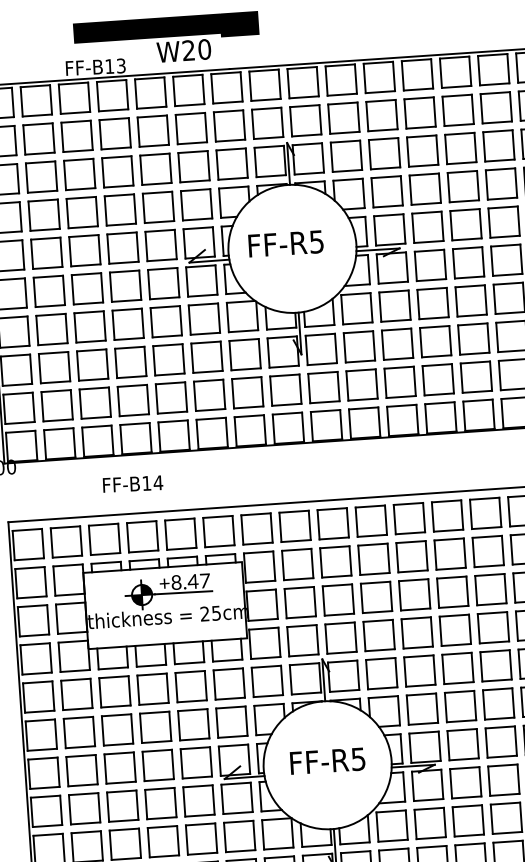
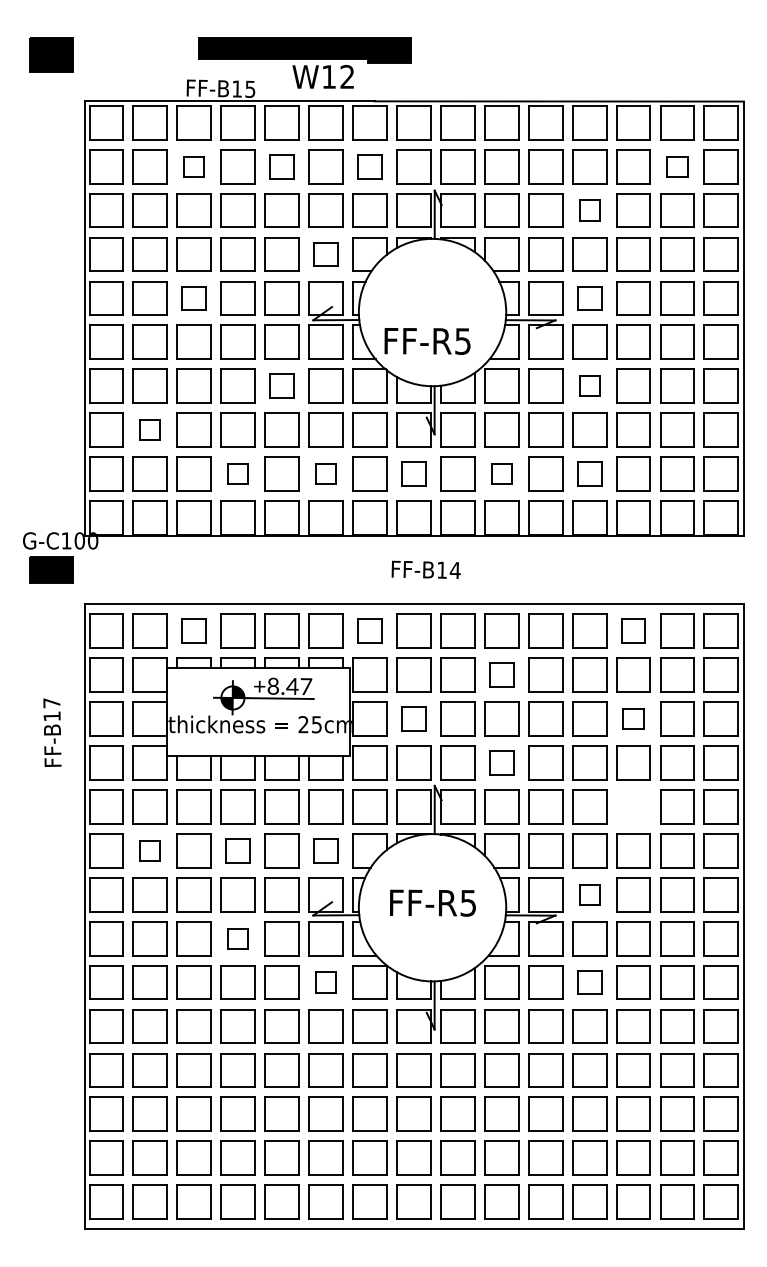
text: (196, 49) -> (338, 76), W20 -> W12
text: (121, 65) -> (250, 88), FF-B13 -> FF-B15
part: (496, 107) -> (677, 166), size x0.6
part: (229, 125) -> (369, 166), size x0.7
part: (152, 131) -> (281, 166), size x0.7
part: (76, 136) -> (193, 166), size x0.6
part: (422, 151) -> (589, 210), size x0.6
part: (196, 204) -> (325, 254), size x0.7
part: (427, 227) -> (589, 298), size x0.7
text: (286, 244) -> (427, 341), moved
part: (84, 250) -> (193, 298), size x0.7
part: (432, 302) -> (589, 385), size x0.6
part: (165, 321) -> (281, 385), size x0.7
part: (53, 367) -> (149, 429), size x0.6
part: (438, 379) -> (589, 473), size x0.7
part: (361, 384) -> (501, 473), size x0.6
part: (285, 389) -> (413, 473), size x0.7
part: (209, 394) -> (325, 473), size x0.6
part: (132, 400) -> (237, 473), size x0.6
text: (132, 483) -> (425, 569), moved
part: (485, 512) -> (633, 630), size x0.7
part: (256, 528) -> (369, 630), size x0.7
part: (103, 538) -> (193, 630), size x0.7
part: (373, 558) -> (501, 674), size x0.7
part: (490, 589) -> (633, 718), size x0.6
part: (299, 602) -> (413, 718), size x0.7
part: (378, 635) -> (501, 762), size x0.7
part: (496, 665) -> (633, 806), removed
part: (231, 721) -> (325, 850), size x0.7
part: (155, 727) -> (237, 850), size x0.7
part: (78, 732) -> (149, 850), size x0.6
part: (463, 744) -> (589, 894), size x0.6
part: (160, 803) -> (237, 938), size x0.6
part: (468, 820) -> (589, 982), size x0.7
part: (239, 836) -> (325, 982), size x0.6

